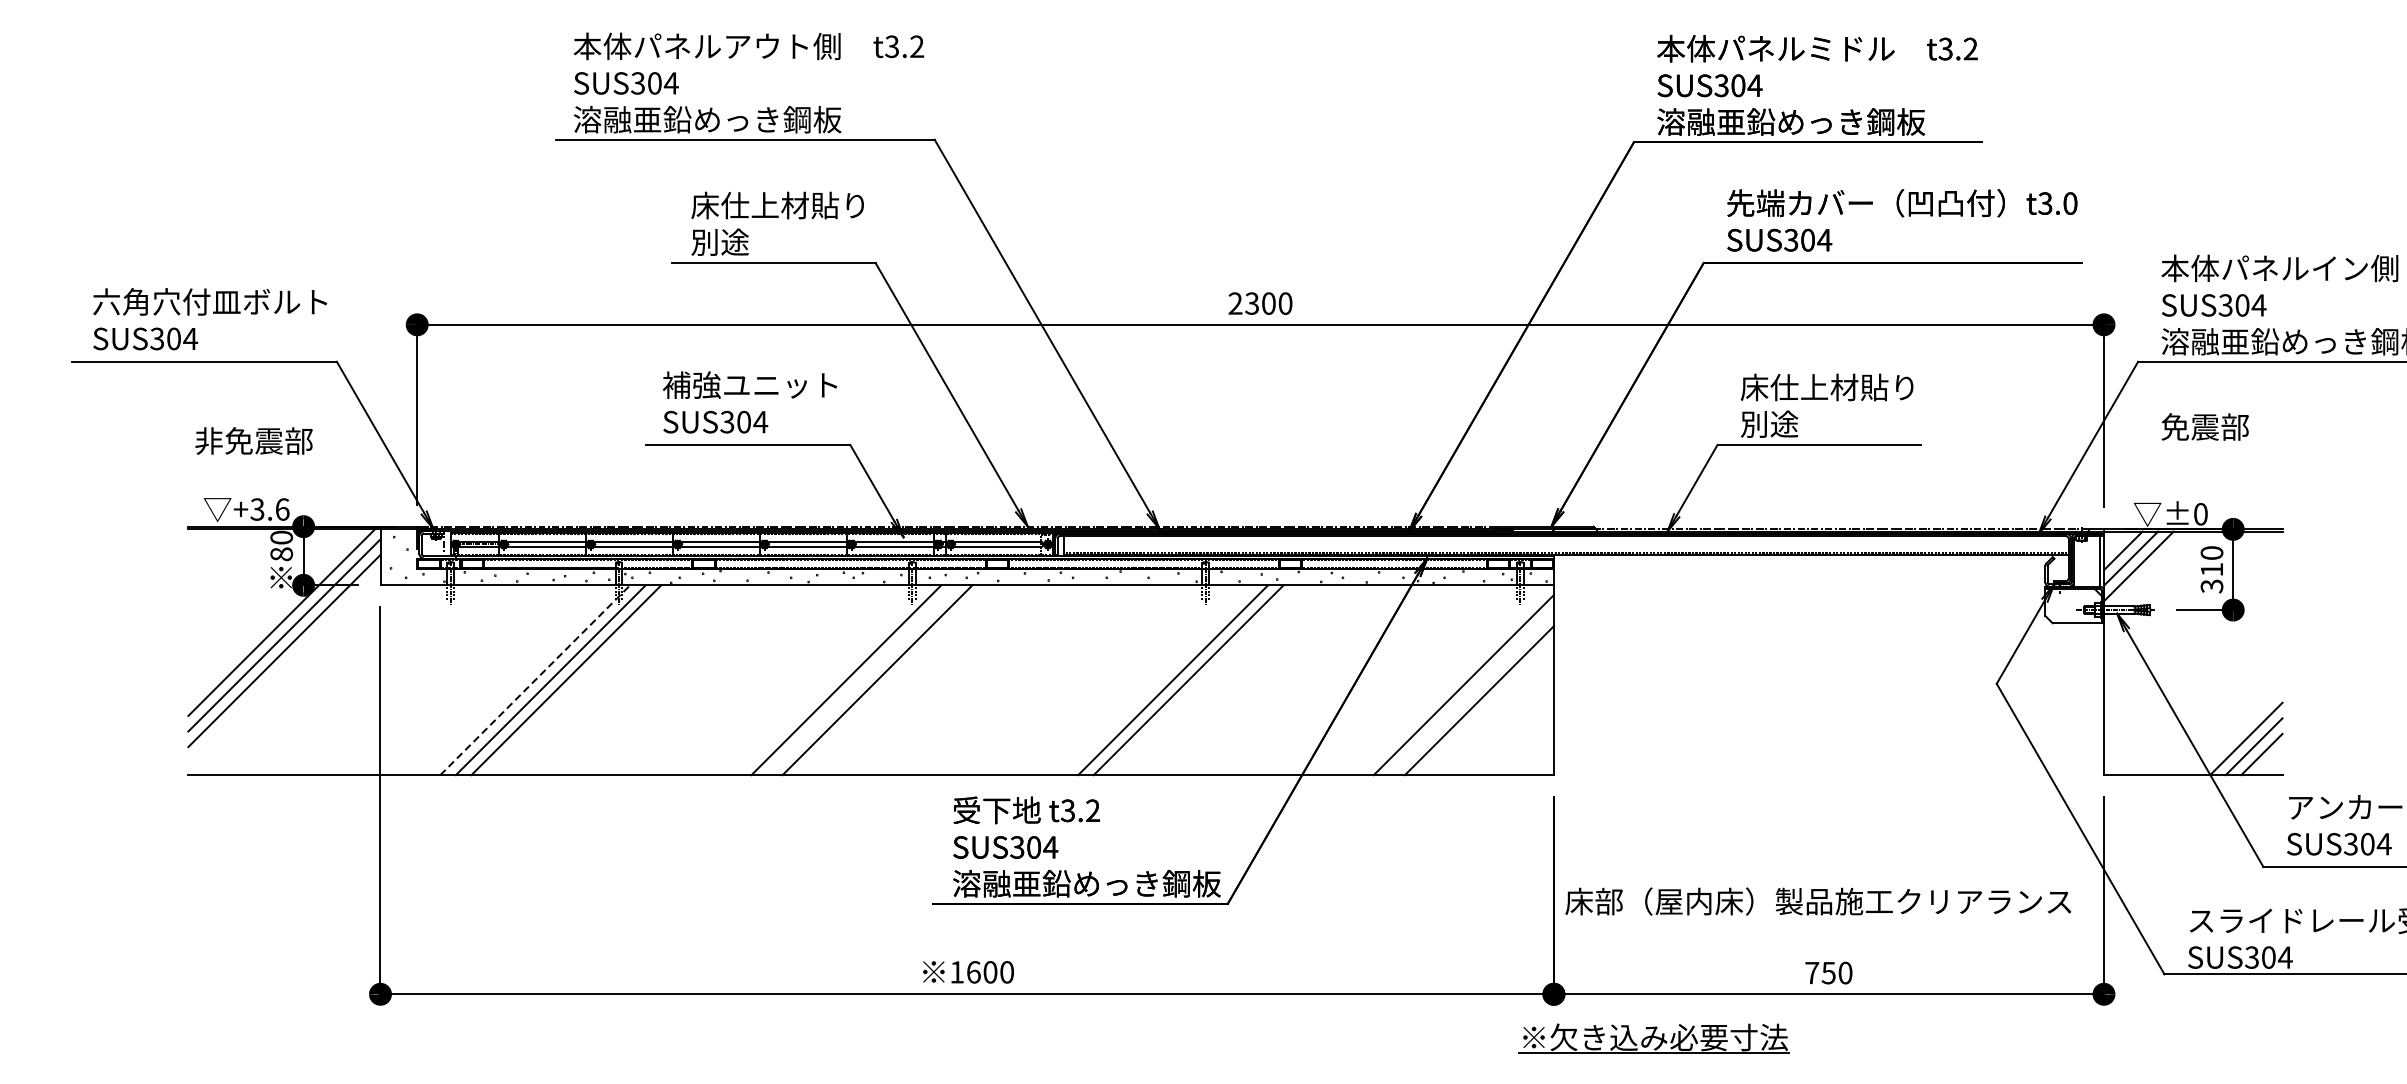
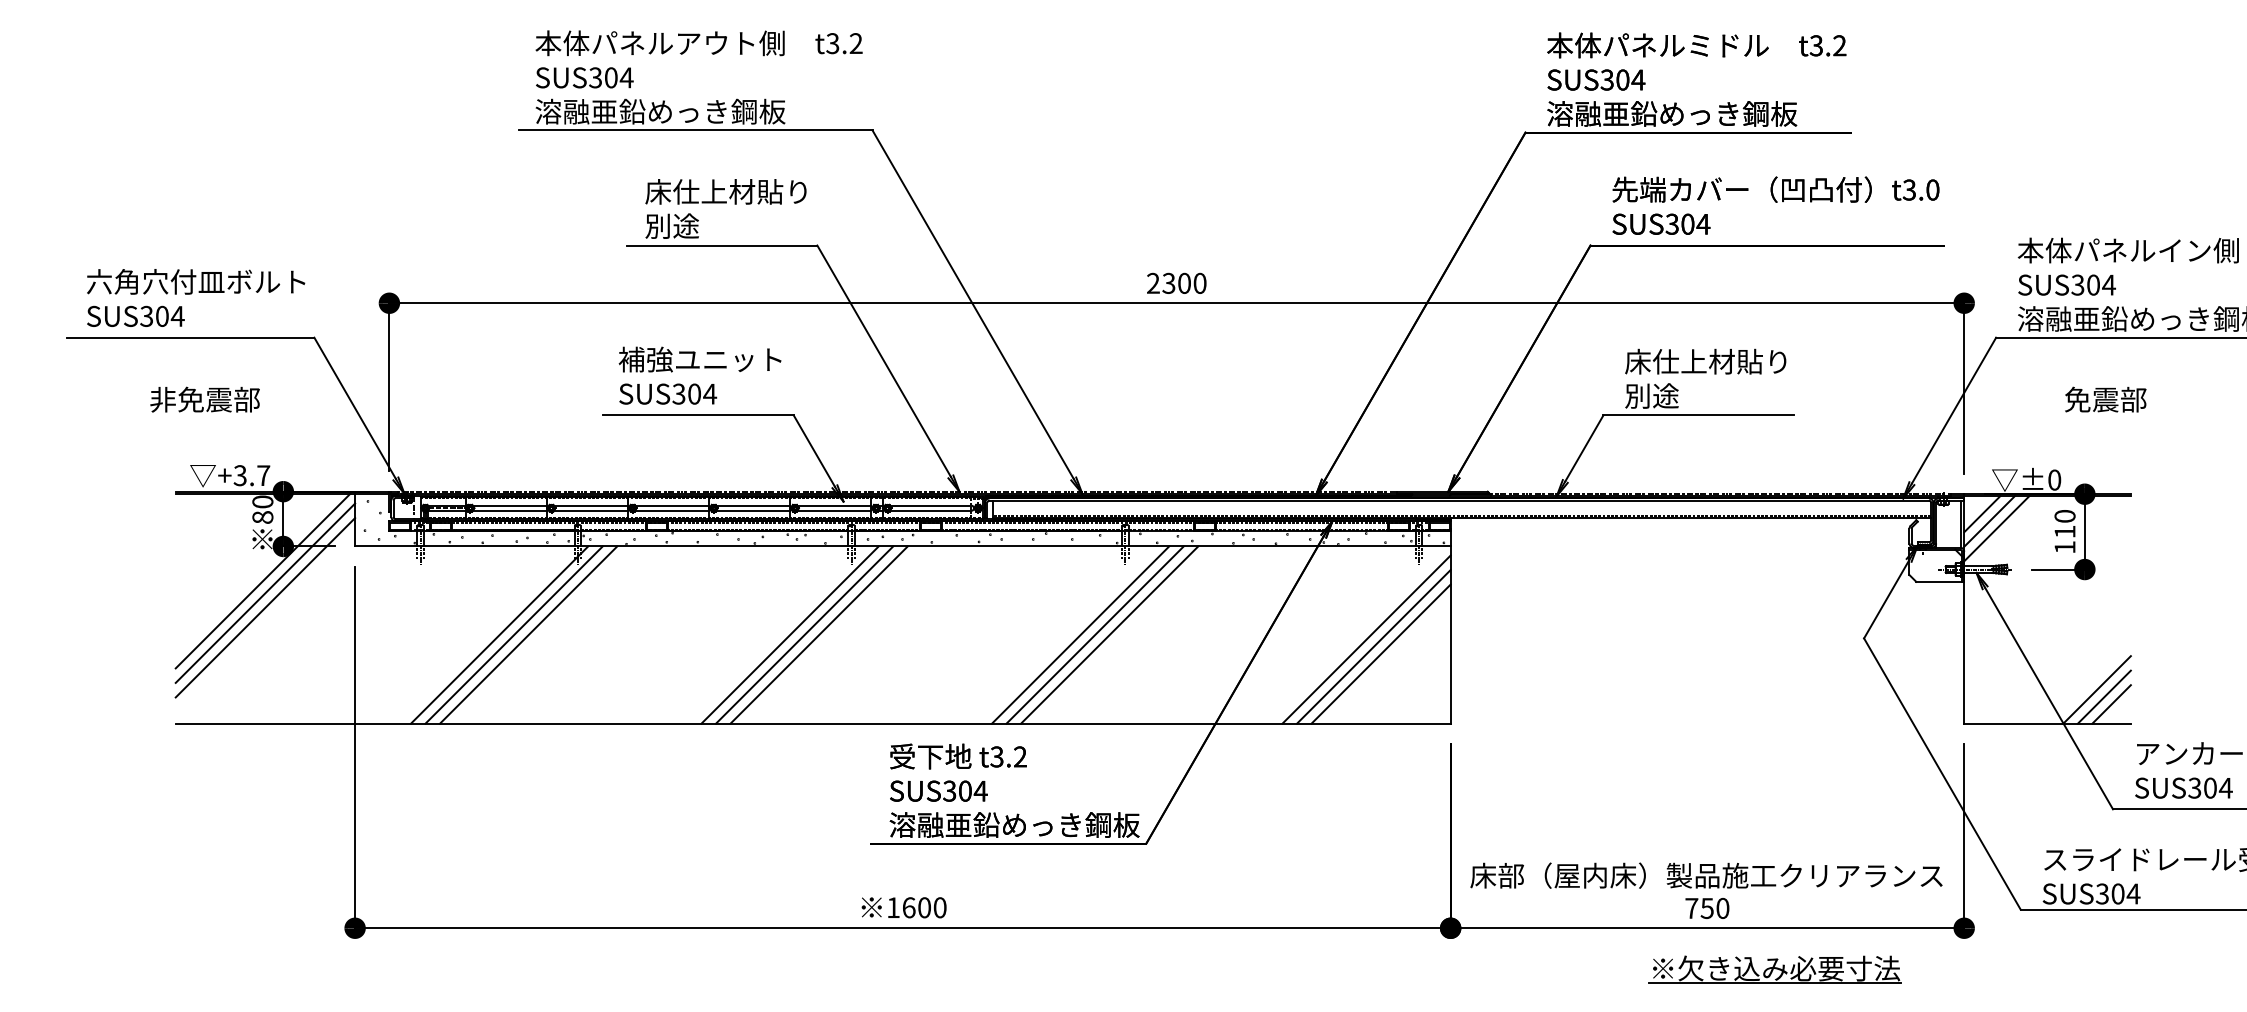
text: (2204, 426) -> (2105, 399), moved
text: (253, 440) -> (204, 399), moved
text: (282, 509) -> (263, 475), +3.6 -> +3.7
text: (2211, 586) -> (2064, 547), 310 -> 110
line: (535, 679) -> (499, 634), dashed -> solid
line: (861, 679) -> (804, 634), added
line: (1157, 679) -> (1080, 634), added
line: (1471, 692) -> (1373, 646), added
text: (1818, 901) -> (1706, 875), moved
part: (1653, 1038) -> (1774, 969), moved

